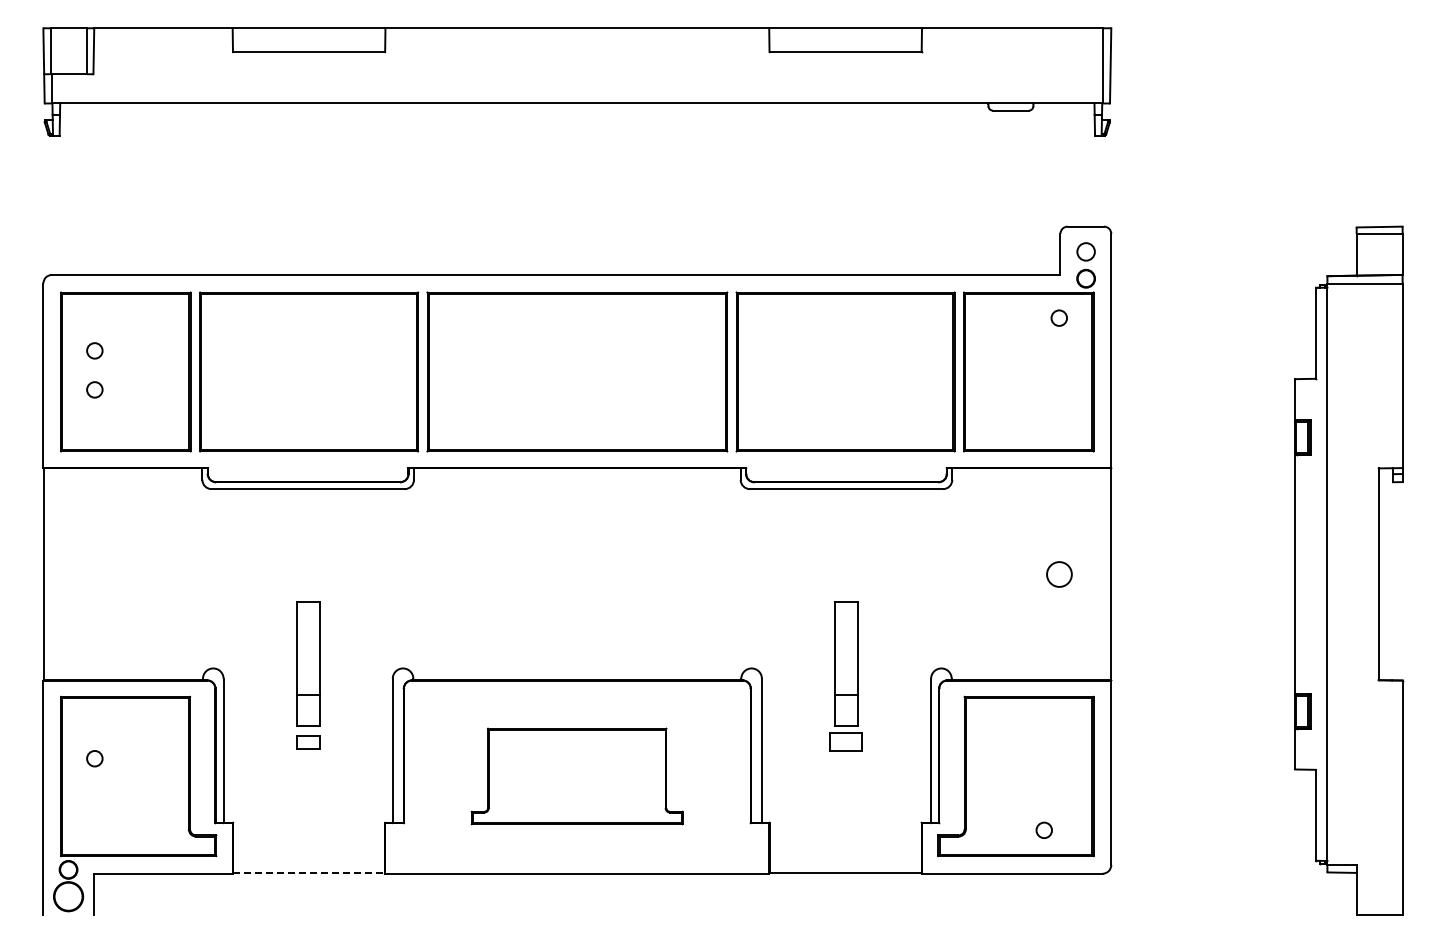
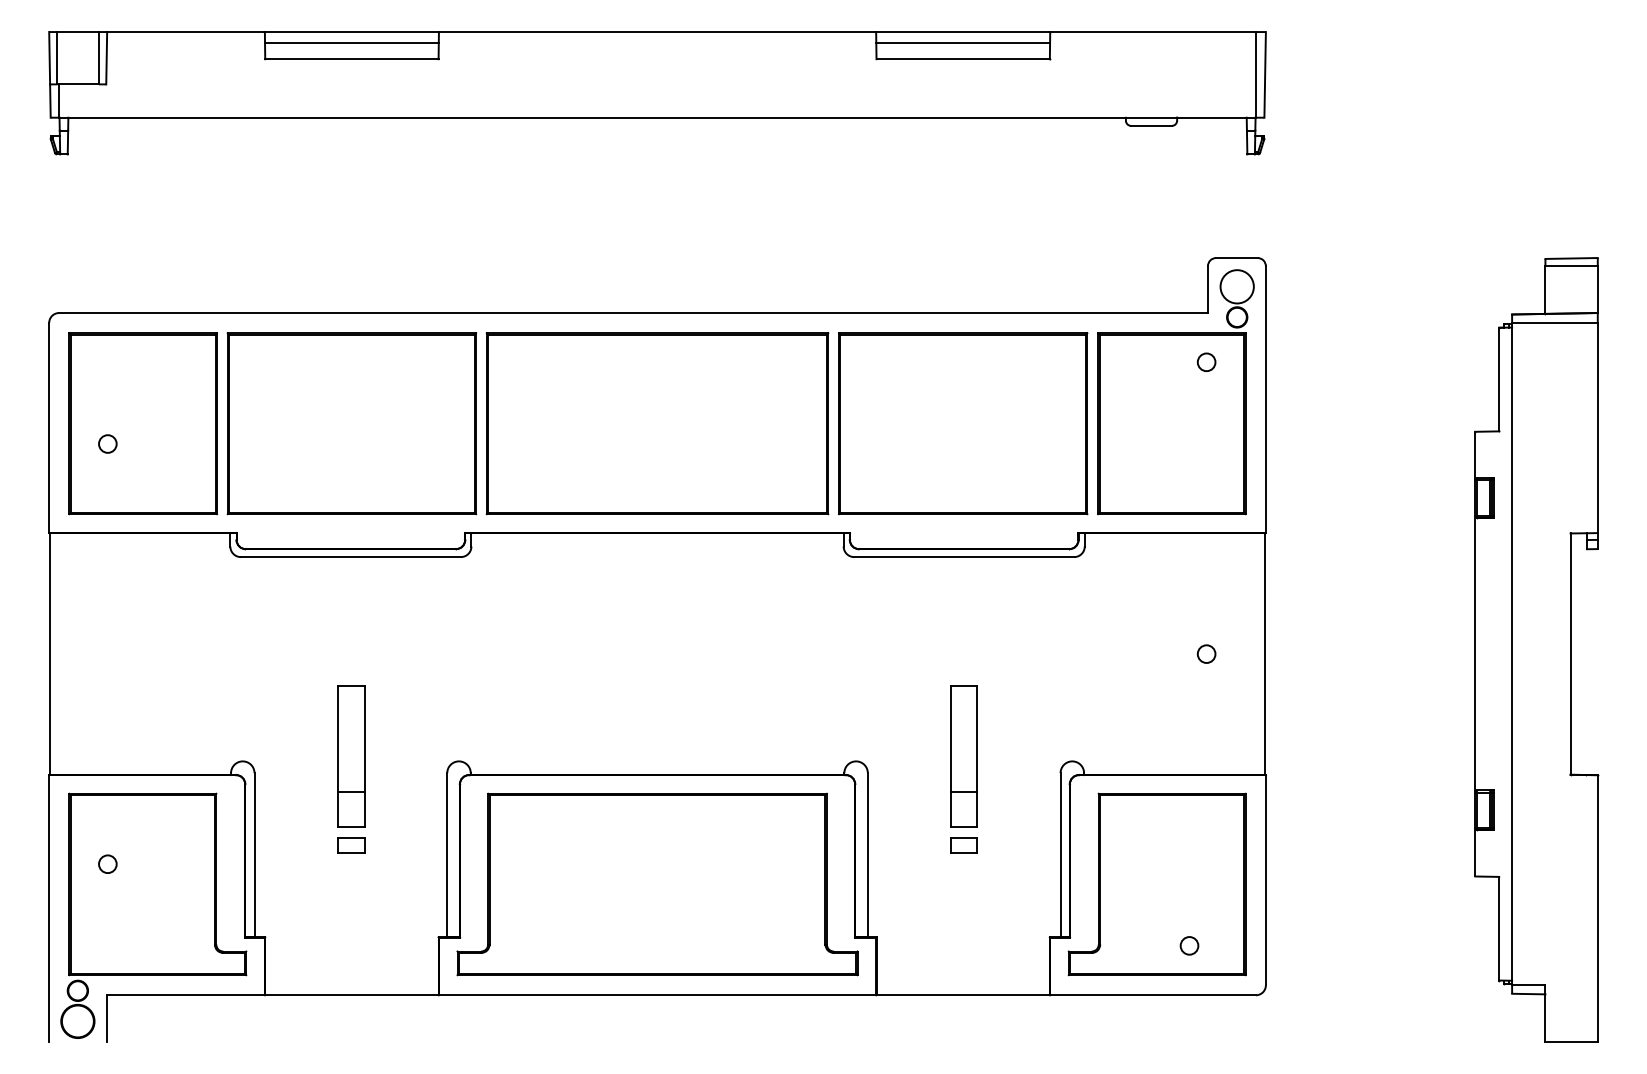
line: (308, 37) -> (351, 42), added
line: (845, 37) -> (963, 42), added
circle: (1085, 251) -> (1236, 286), size x1.67
circle: (94, 350) -> (107, 399), removed
circle: (1058, 573) -> (1205, 653), size x0.62
part: (846, 742) -> (964, 845), size x0.71
part: (576, 776) -> (656, 884), size x1.67
line: (309, 873) -> (352, 994), dashed -> solid

